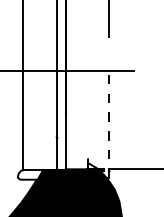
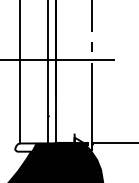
line: (108, 55) -> (91, 46), added
line: (109, 121) -> (92, 102), dashed -> solid

